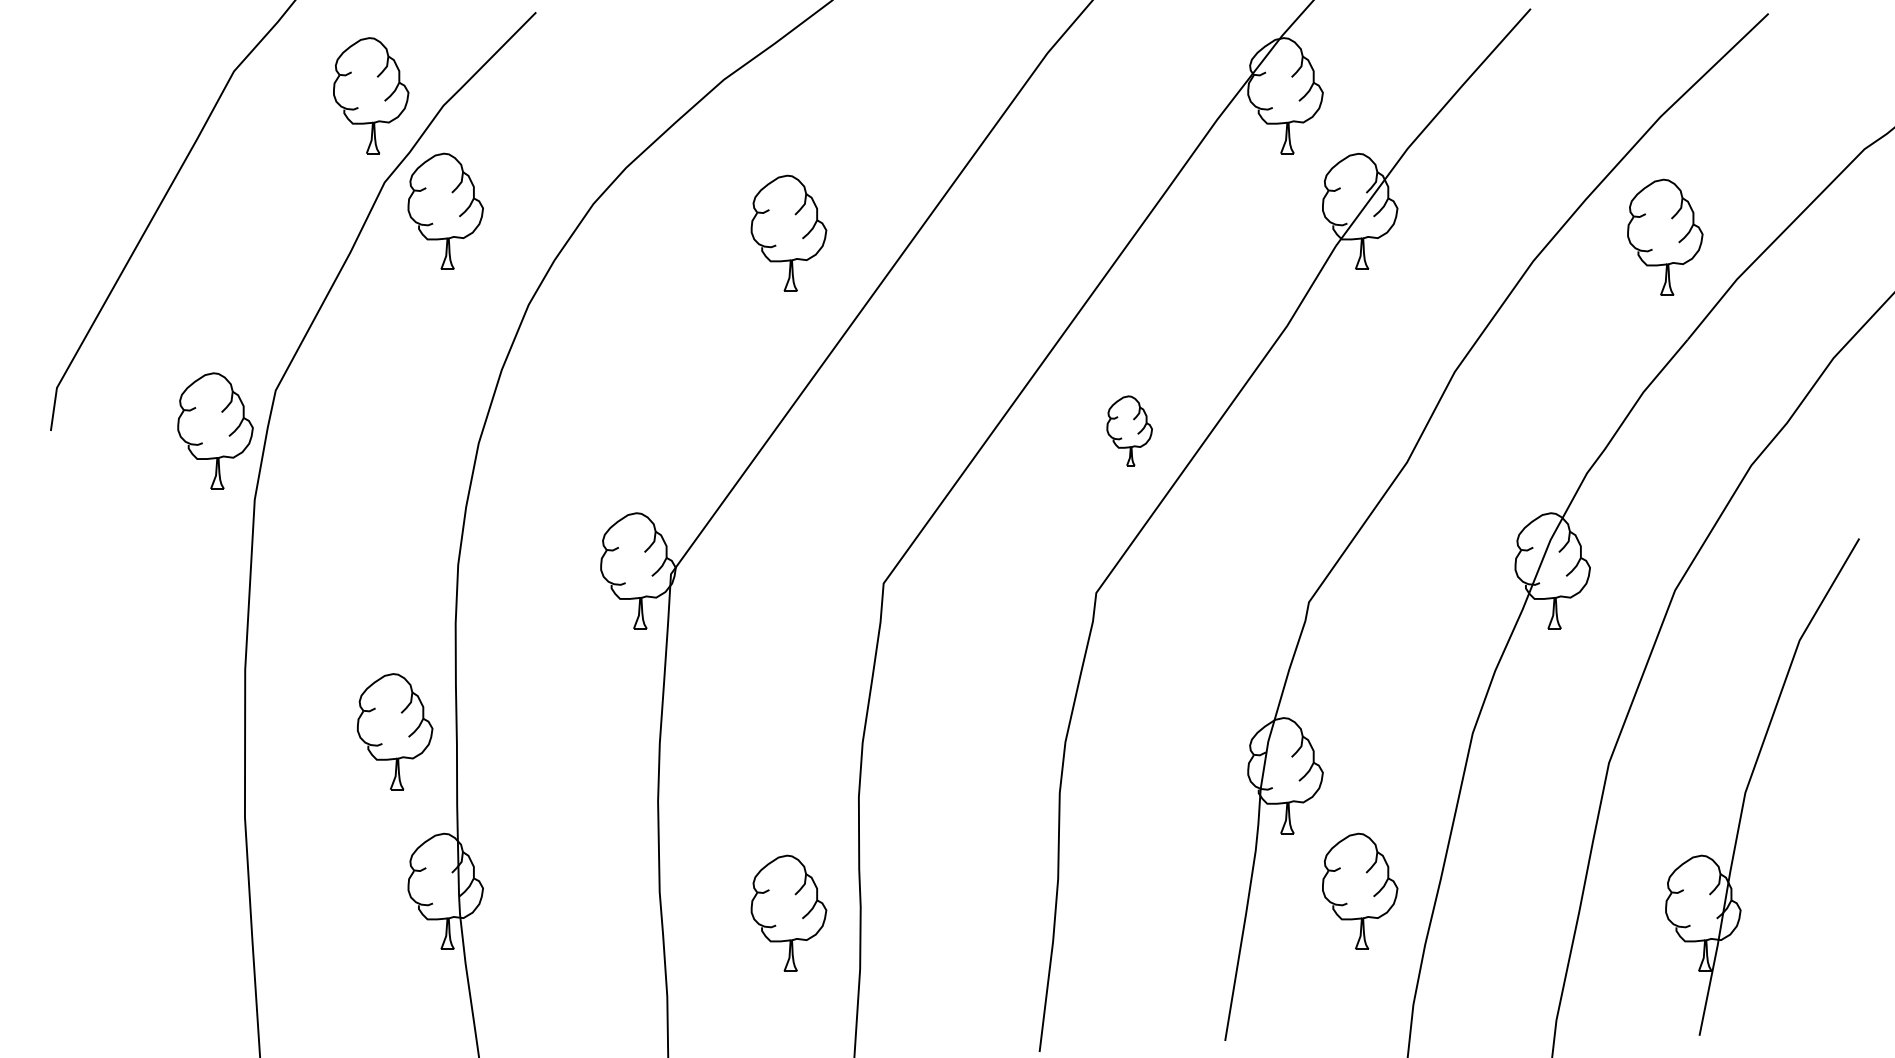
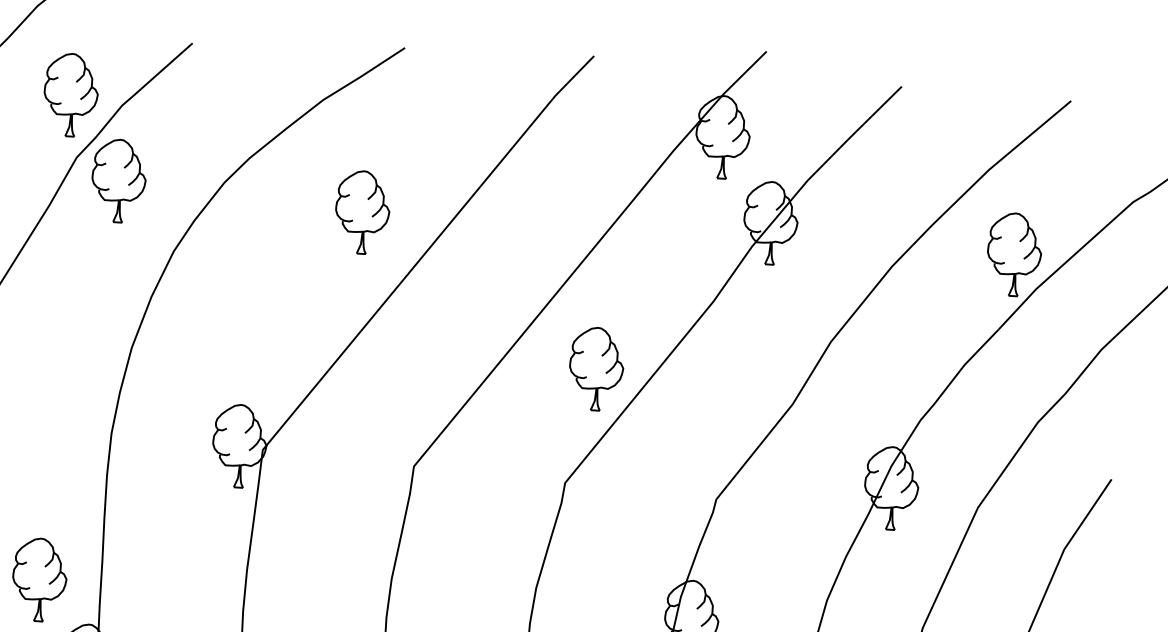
part: (1665, 236) -> (1014, 254), moved
part: (1129, 430) -> (596, 368), size x1.67
part: (395, 731) -> (40, 579), moved

